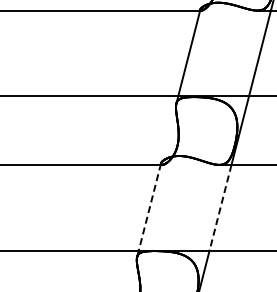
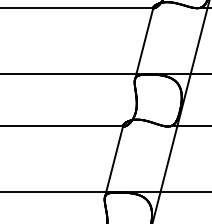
line: (149, 207) -> (114, 159), dashed -> solid
line: (220, 208) -> (168, 159), dashed -> solid

